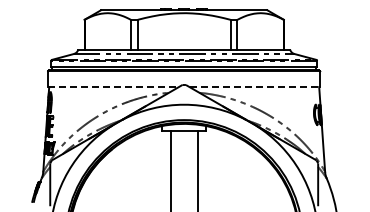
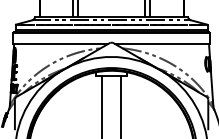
line: (114, 87) -> (61, 44), dashed -> solid
line: (255, 87) -> (163, 44), dashed -> solid

